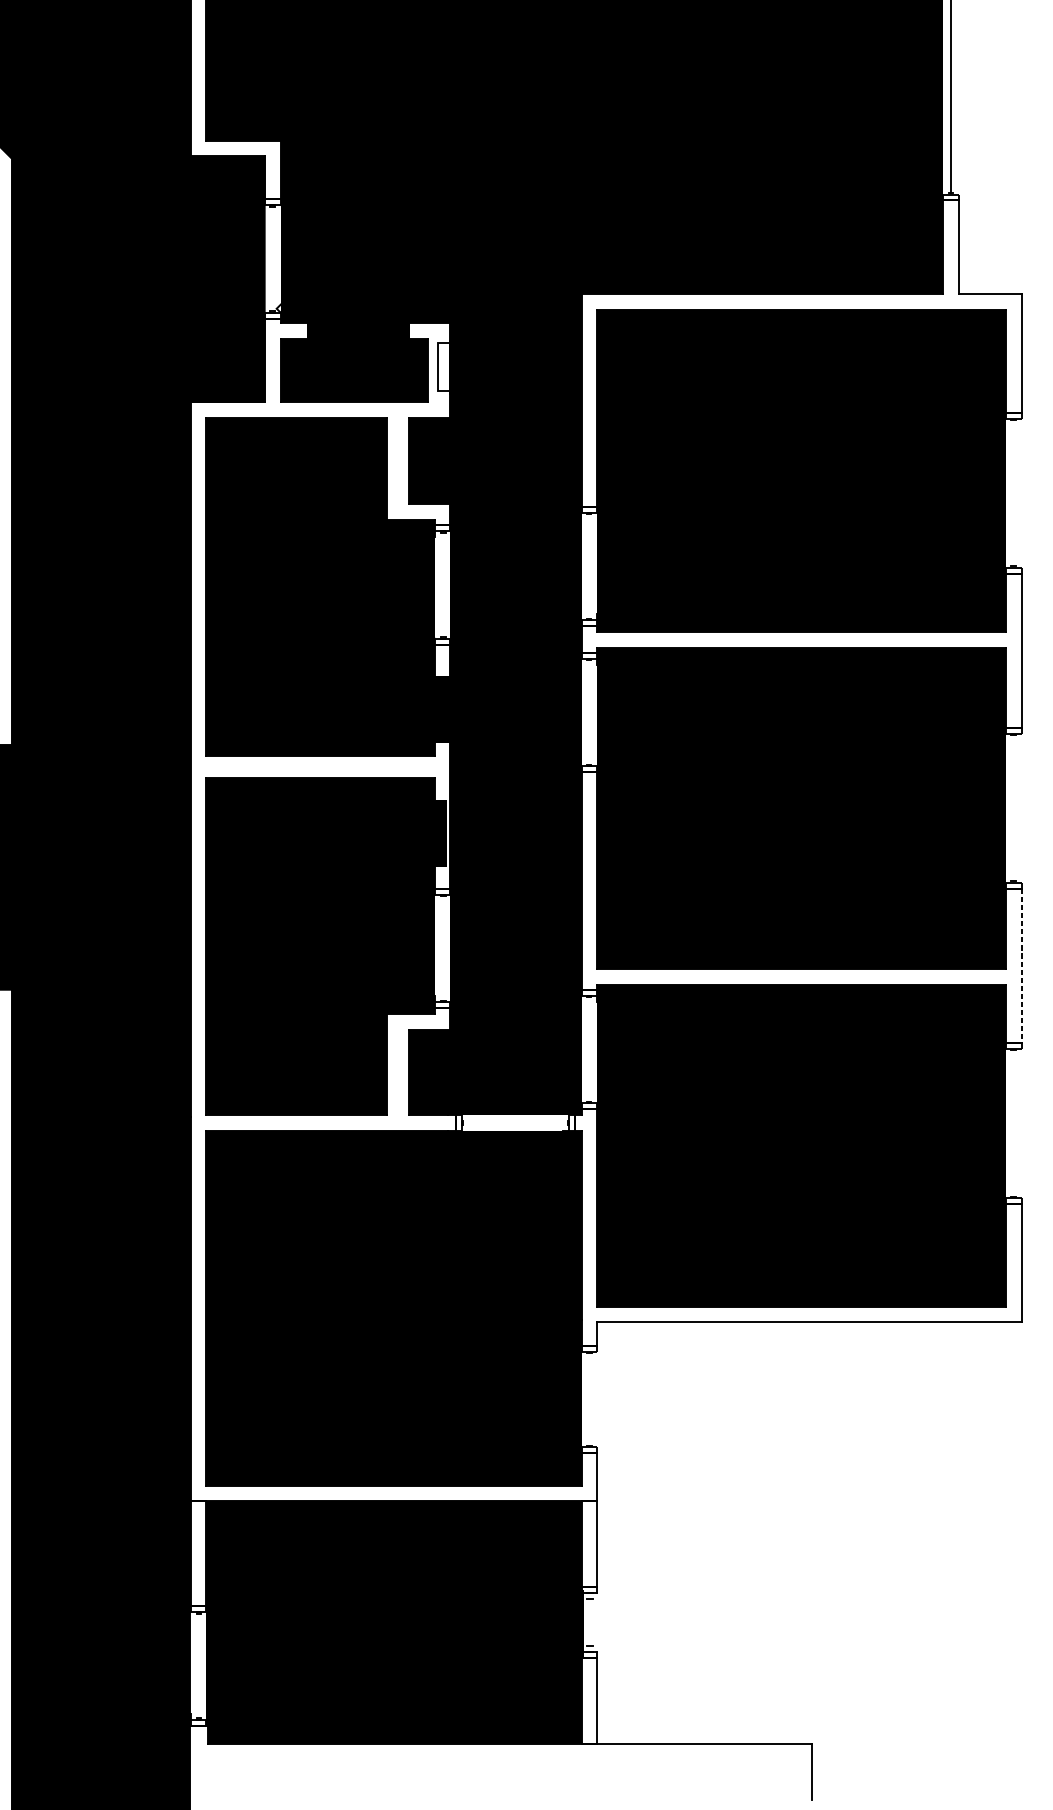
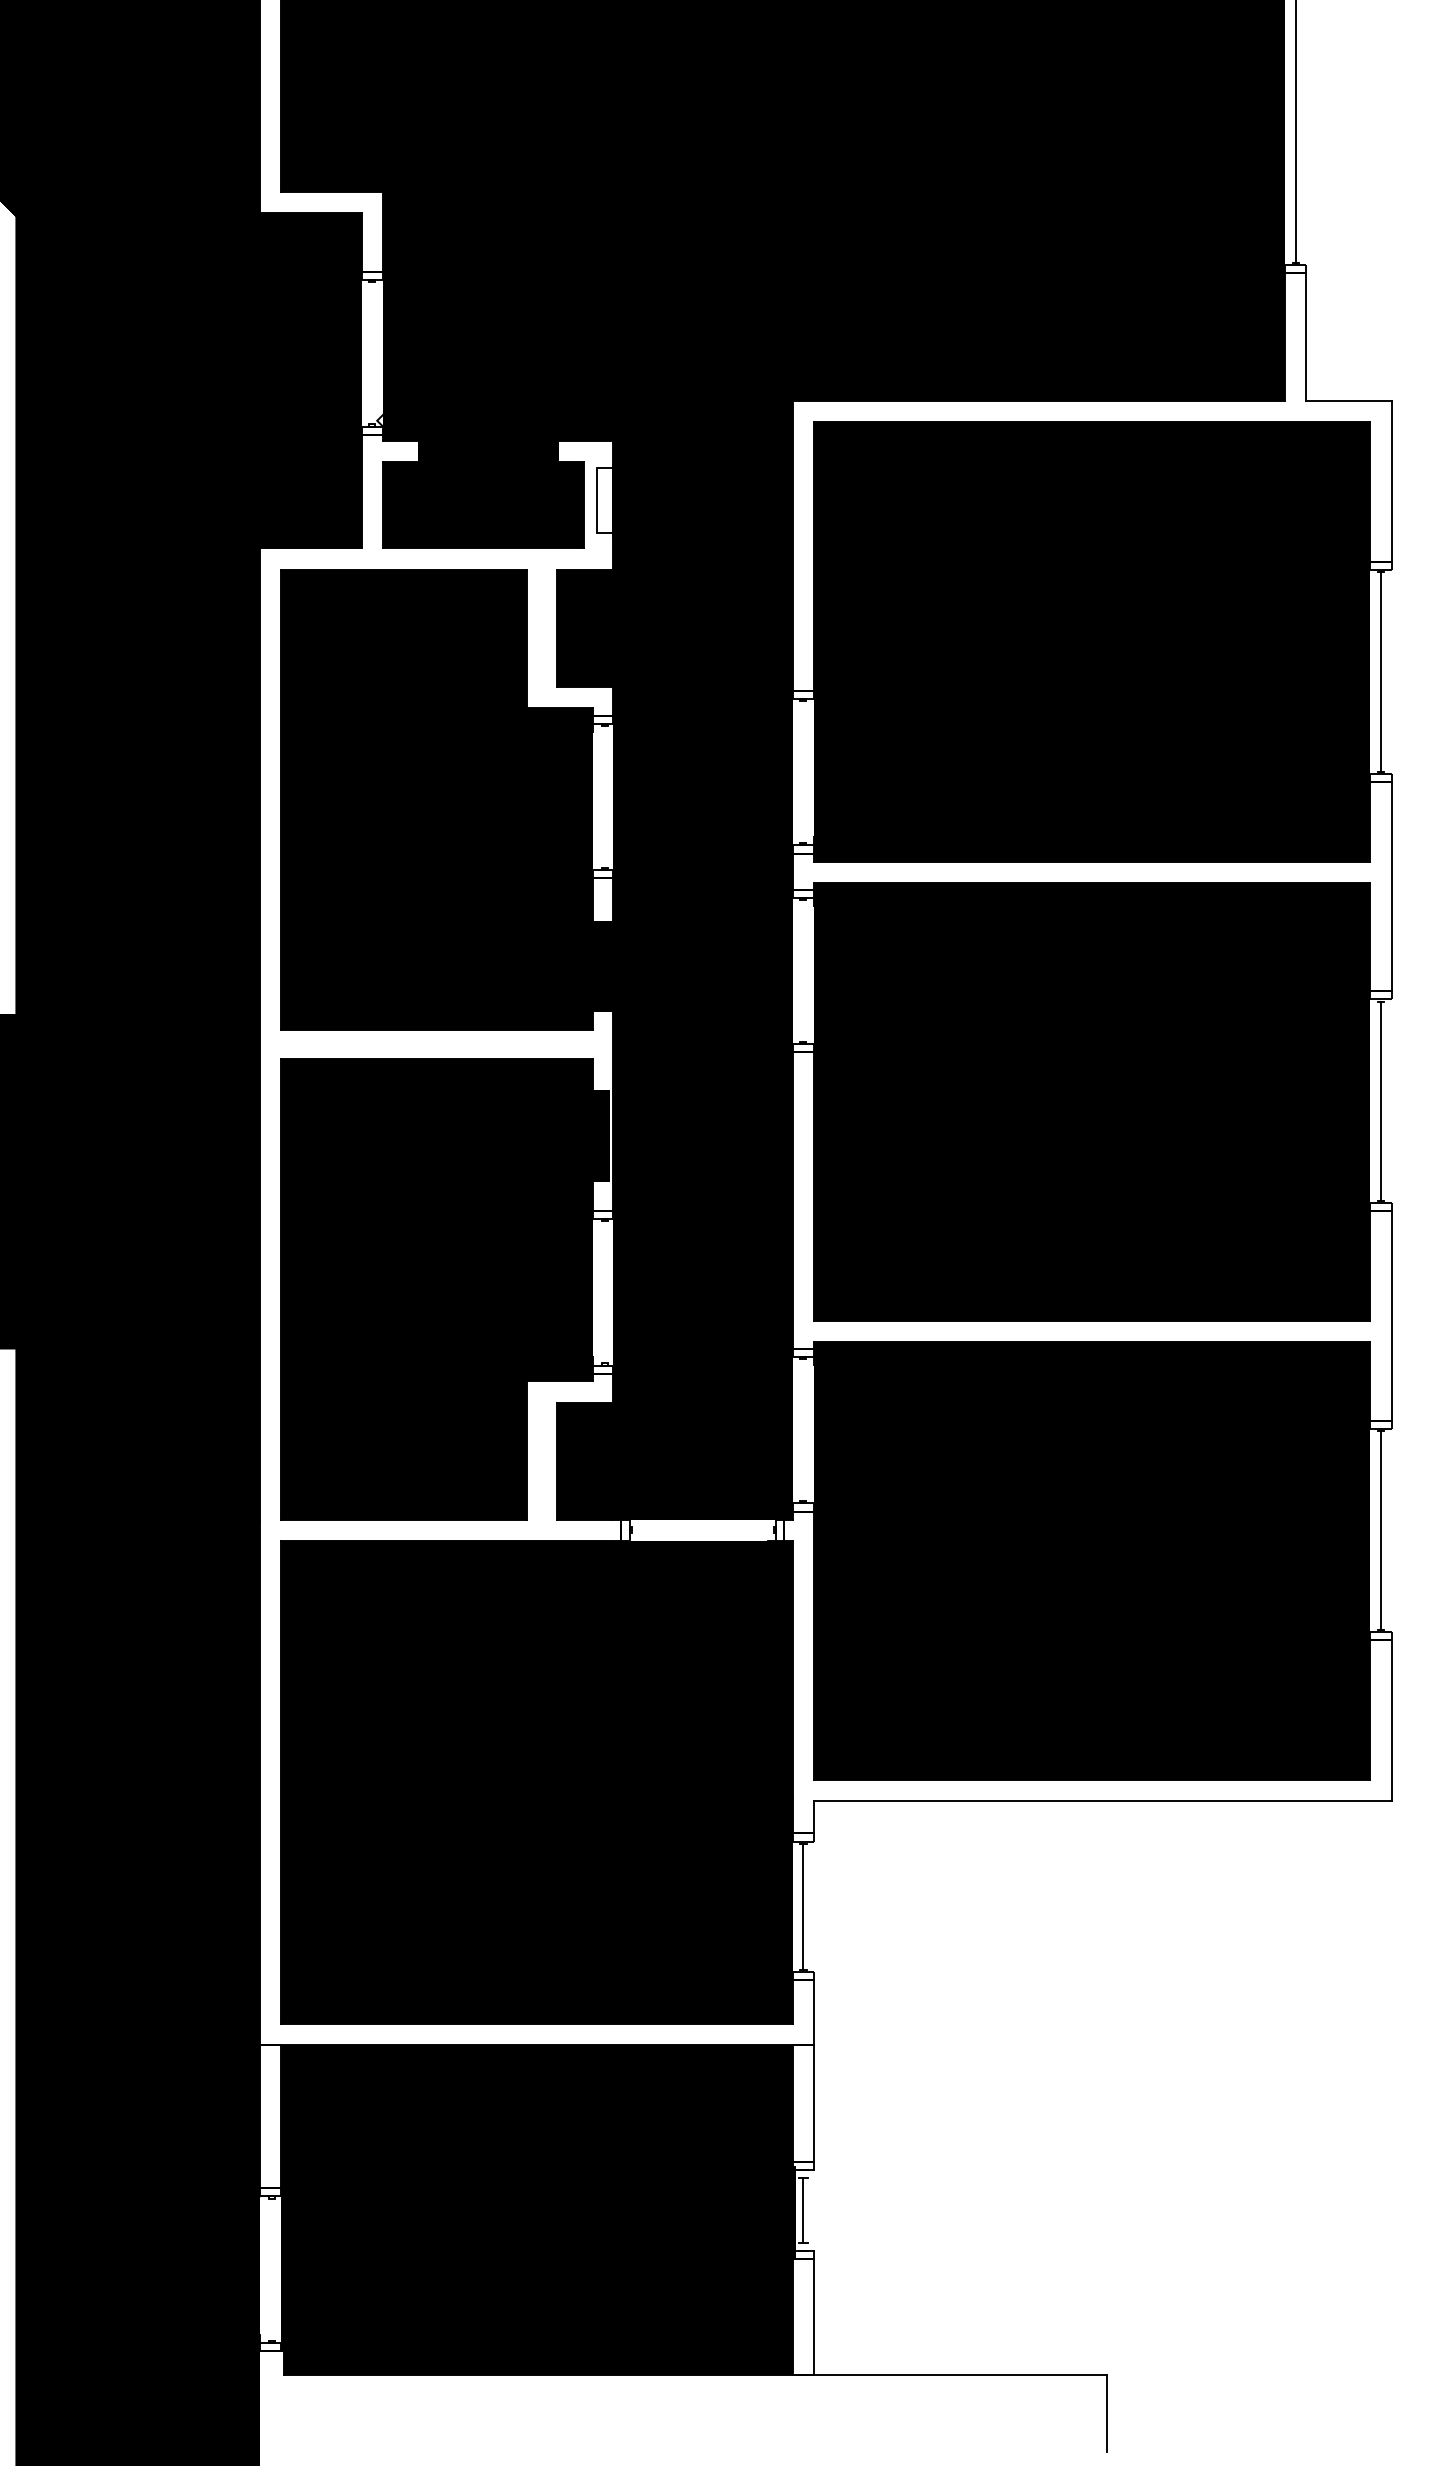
line: (1013, 492) -> (1381, 671), added
line: (1013, 807) -> (1381, 1100), added
line: (1021, 965) -> (1391, 1315), dashed -> solid
line: (1013, 1123) -> (1381, 1530), added
line: (589, 1399) -> (803, 1906), added
line: (589, 1621) -> (803, 2209), added

